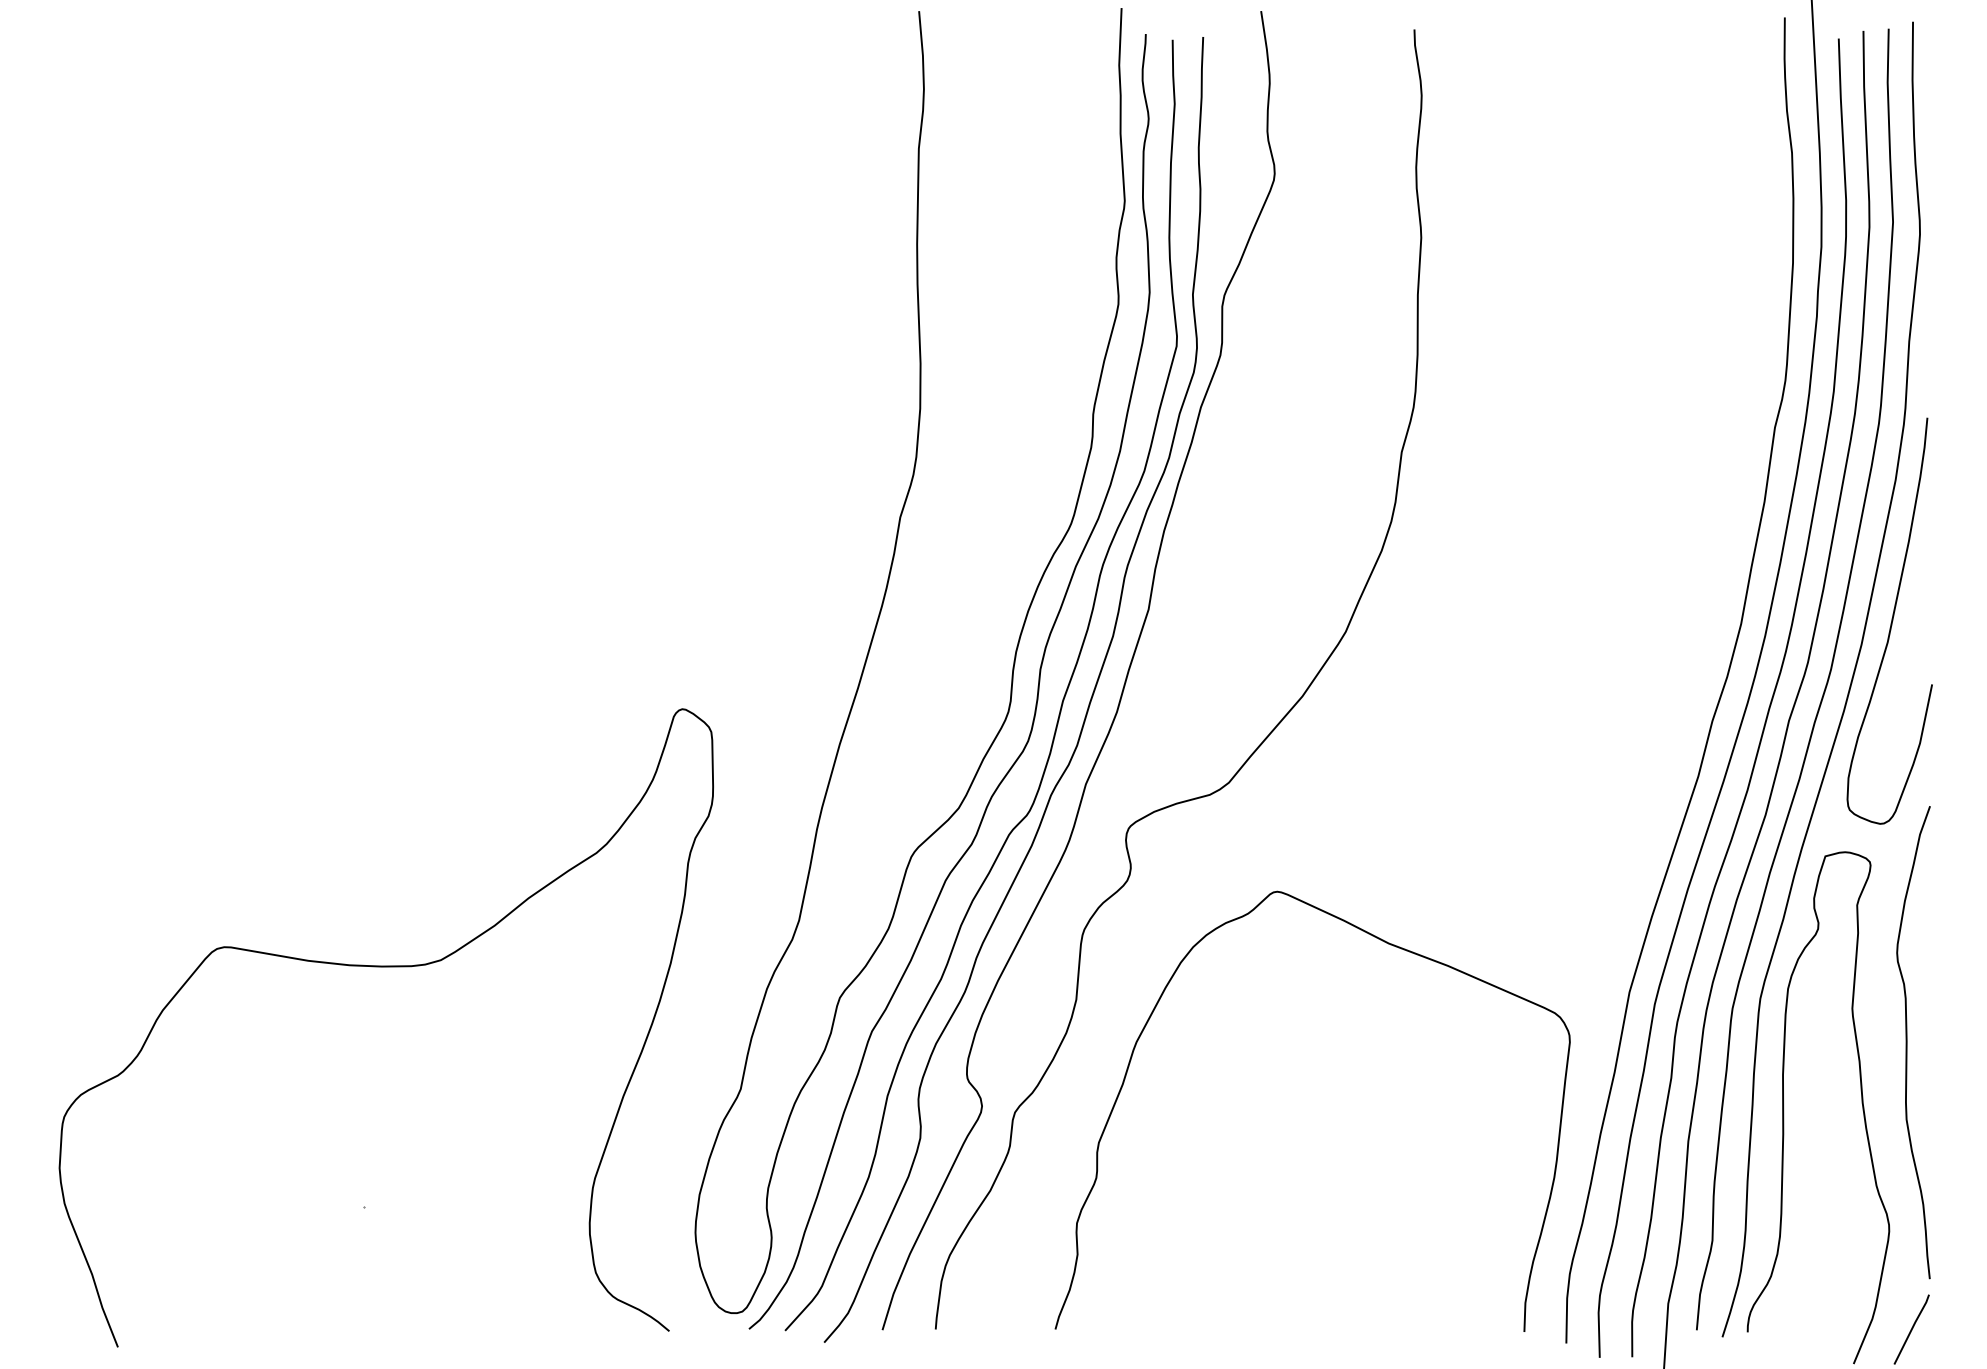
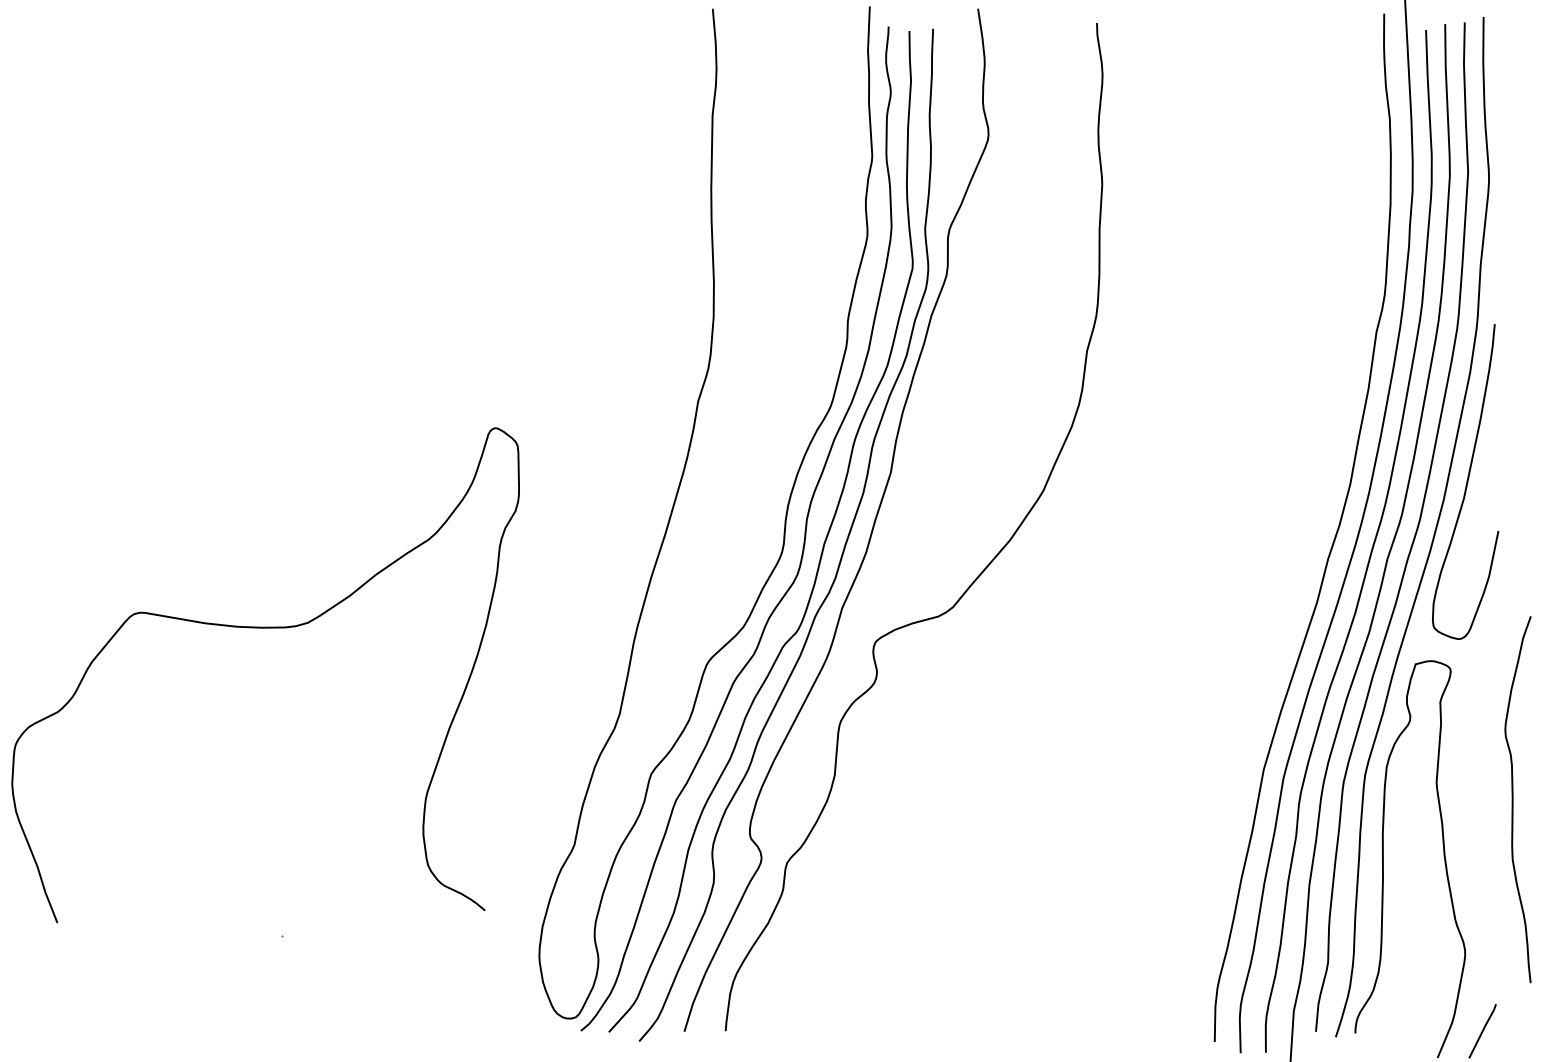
curve: (1386, 944) -> (1075, 732), removed
curve: (386, 967) -> (265, 628), moved
curve: (1907, 1042) -> (1513, 799), moved

